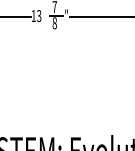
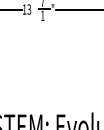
text: (54, 23) -> (42, 16), 8 -> 1

